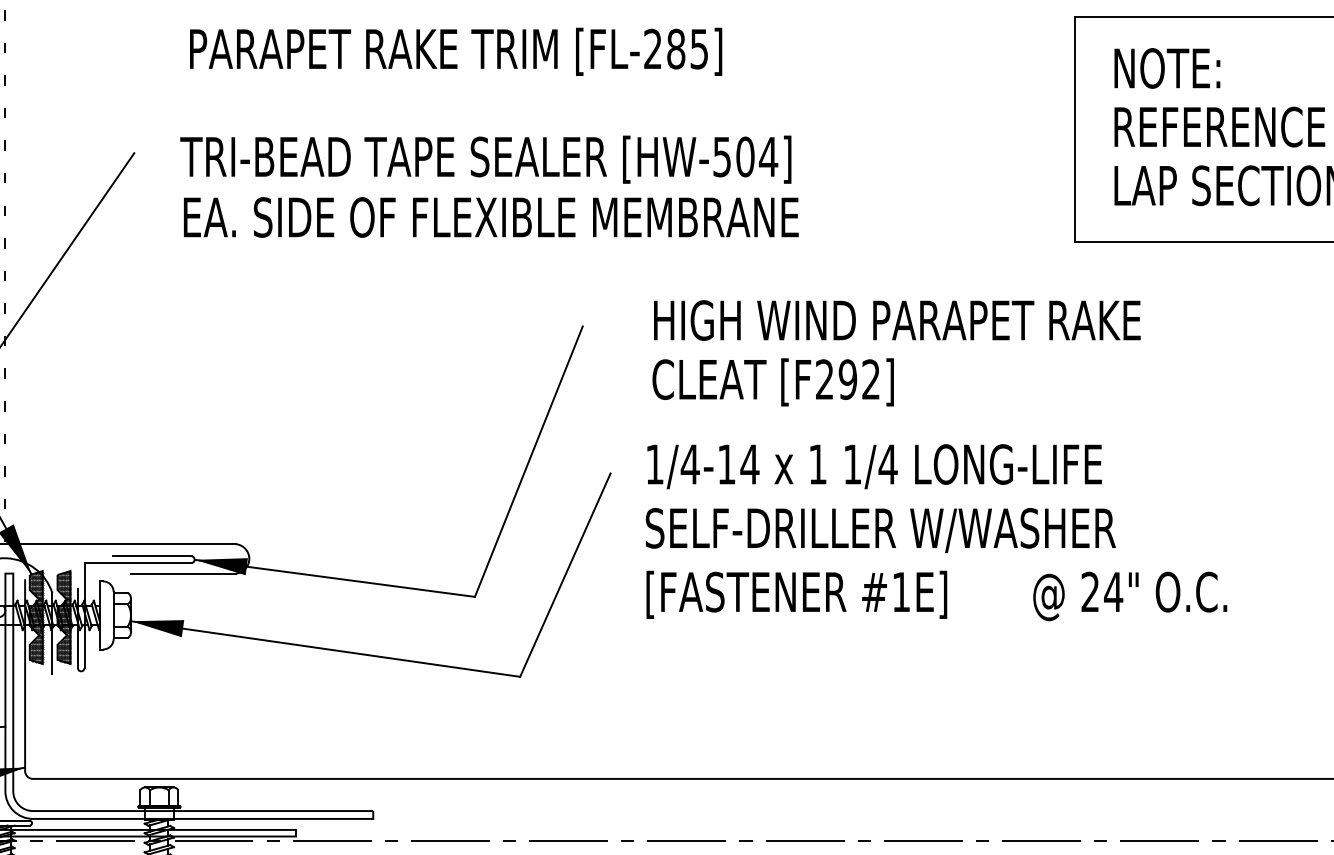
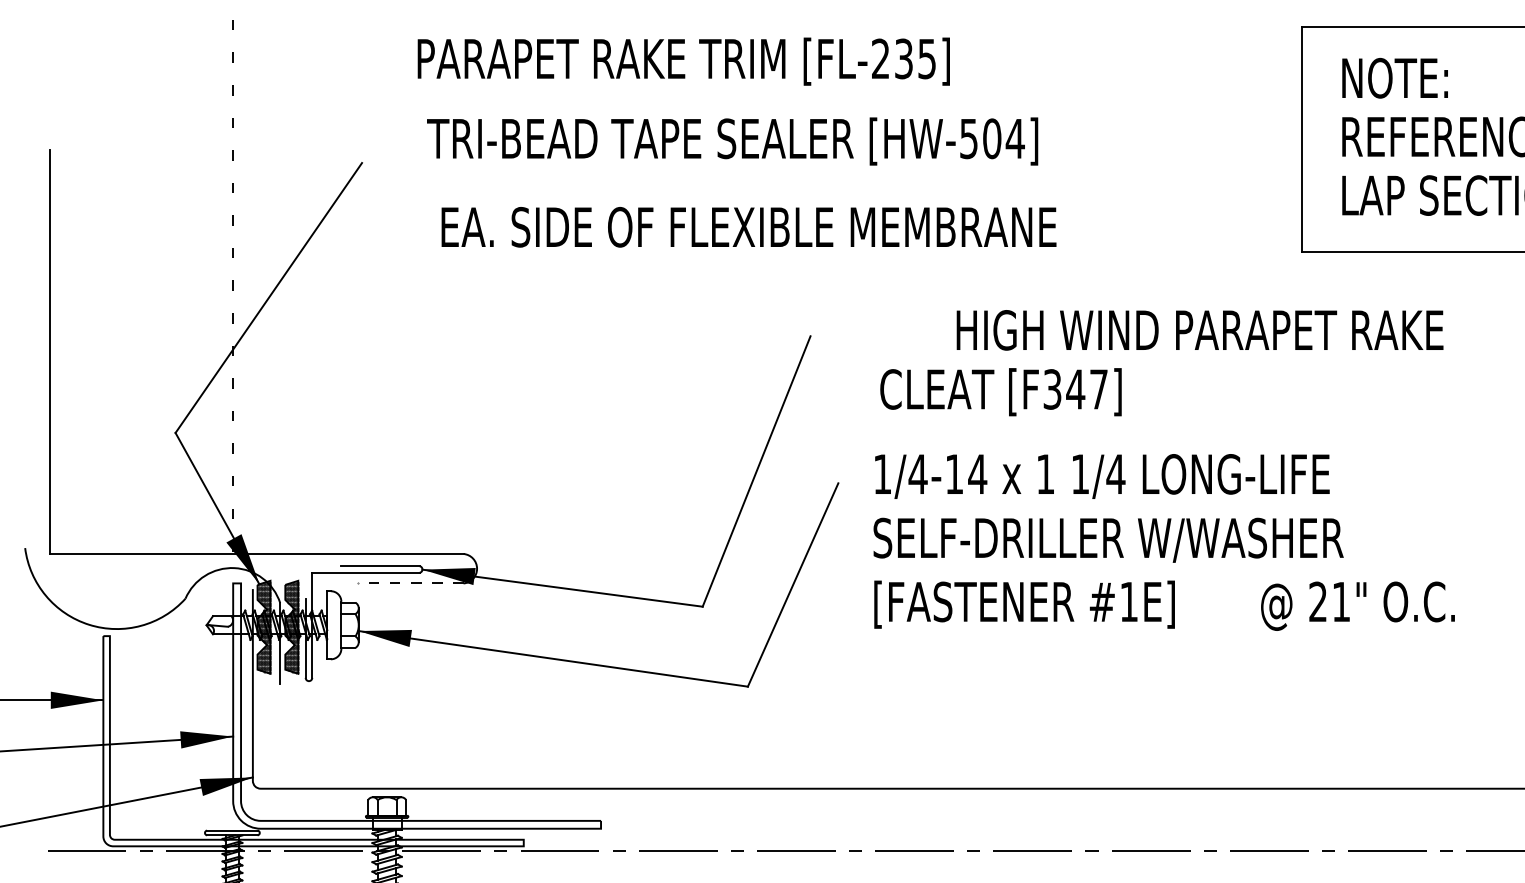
text: (676, 48) -> (904, 58), [FL-285] -> [FL-235]
text: (485, 159) -> (732, 141), moved
text: (490, 217) -> (748, 227), moved
text: (896, 320) -> (1199, 330), moved
text: (847, 379) -> (1075, 389), [F292] -> [F347]
line: (182, 573) -> (410, 583), solid -> dashed
text: (1112, 591) -> (1340, 601), 24" -> 21"

